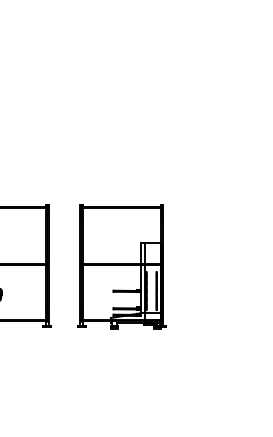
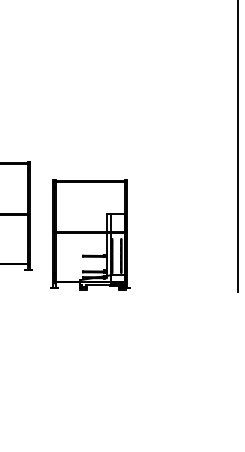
part: (122, 266) -> (90, 234), moved

